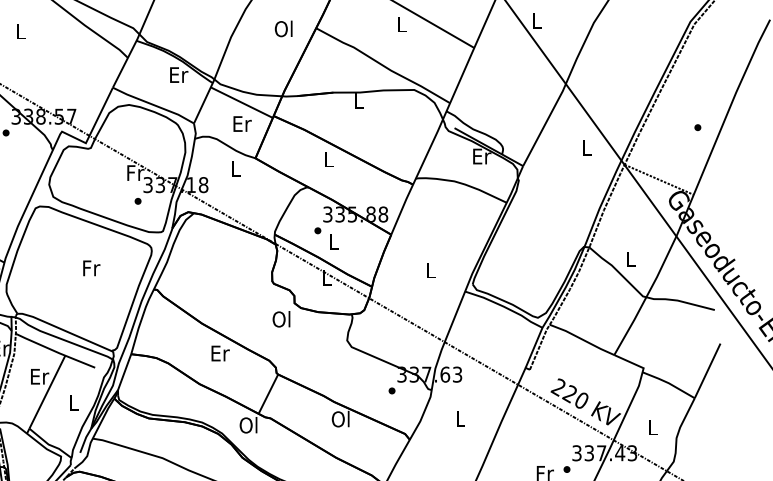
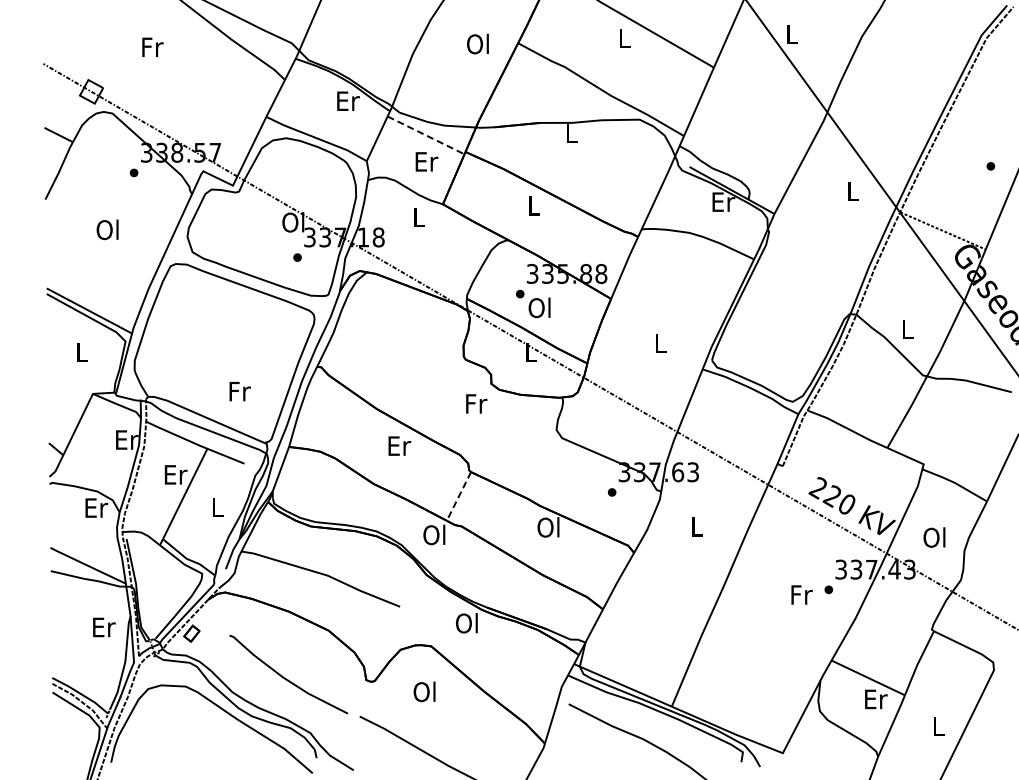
text: (20, 31) -> (152, 47), L -> Fr
line: (242, 102) -> (426, 135), solid -> dashed
text: (134, 172) -> (293, 222), Fr -> Ol
text: (333, 241) -> (539, 307), L -> Ol
text: (91, 268) -> (239, 391), moved
text: (281, 319) -> (475, 403), Ol -> Fr
line: (268, 394) -> (458, 496), solid -> dashed
text: (652, 427) -> (934, 537), L -> Ol

